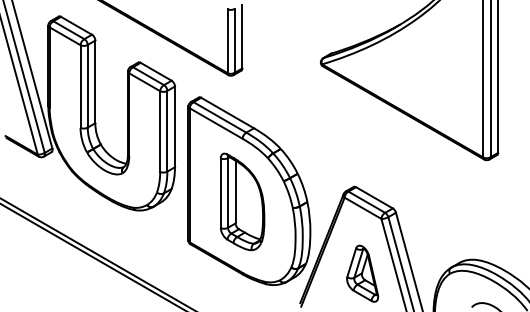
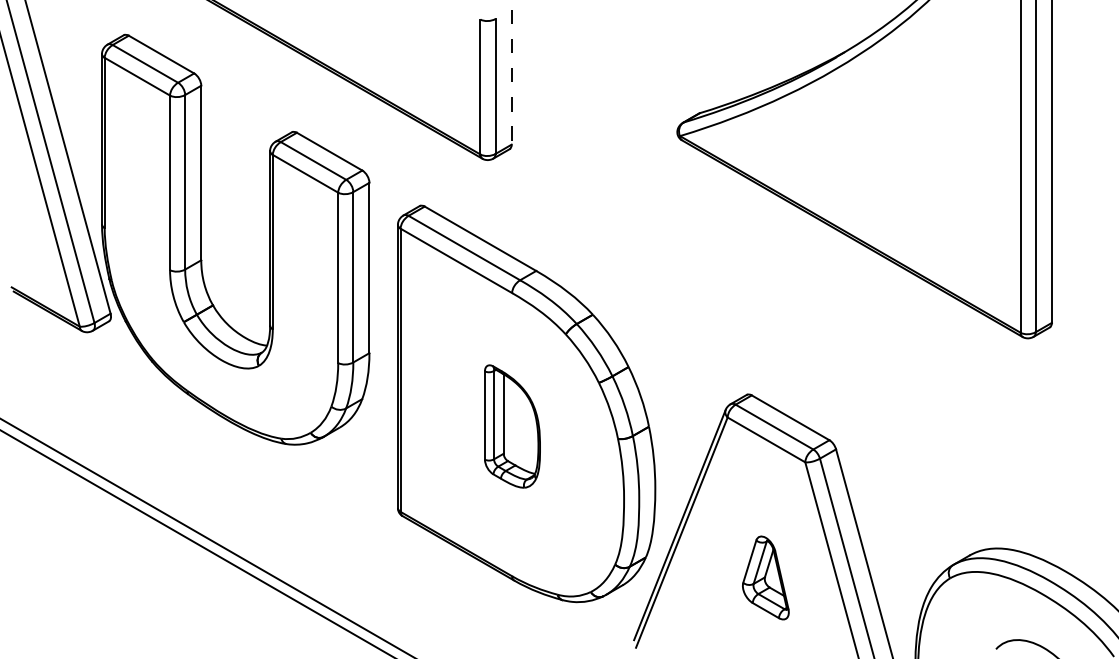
line: (242, 36) -> (511, 77), solid -> dashed
part: (242, 201) -> (511, 425), size x0.6
part: (362, 273) -> (765, 577), size x0.7

